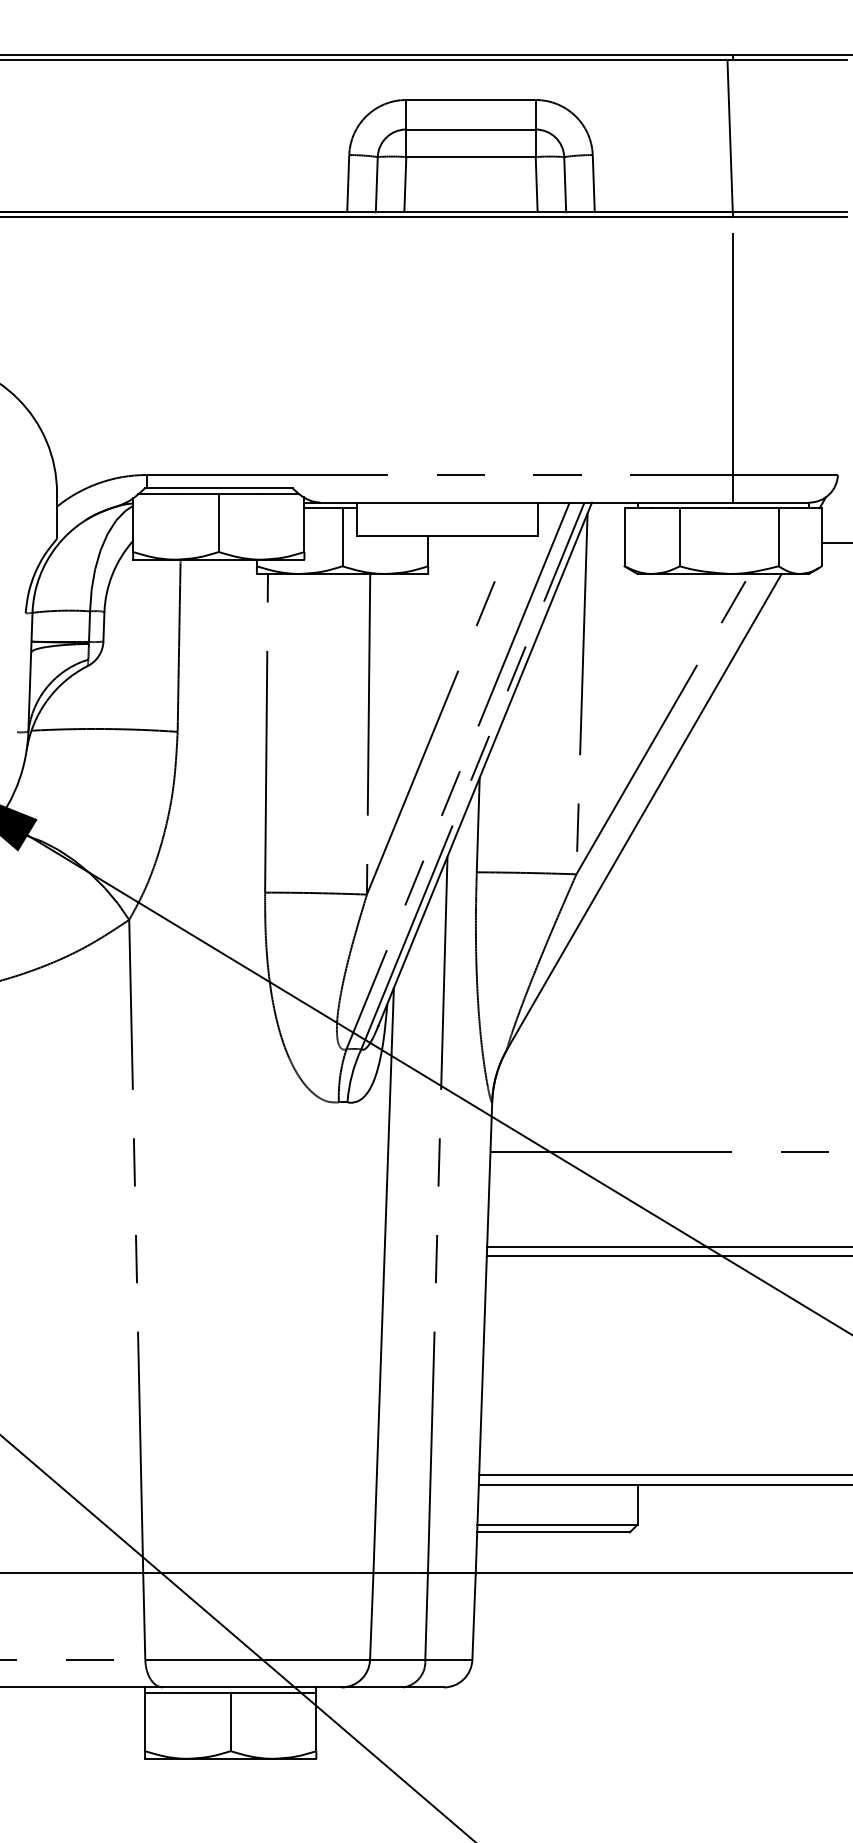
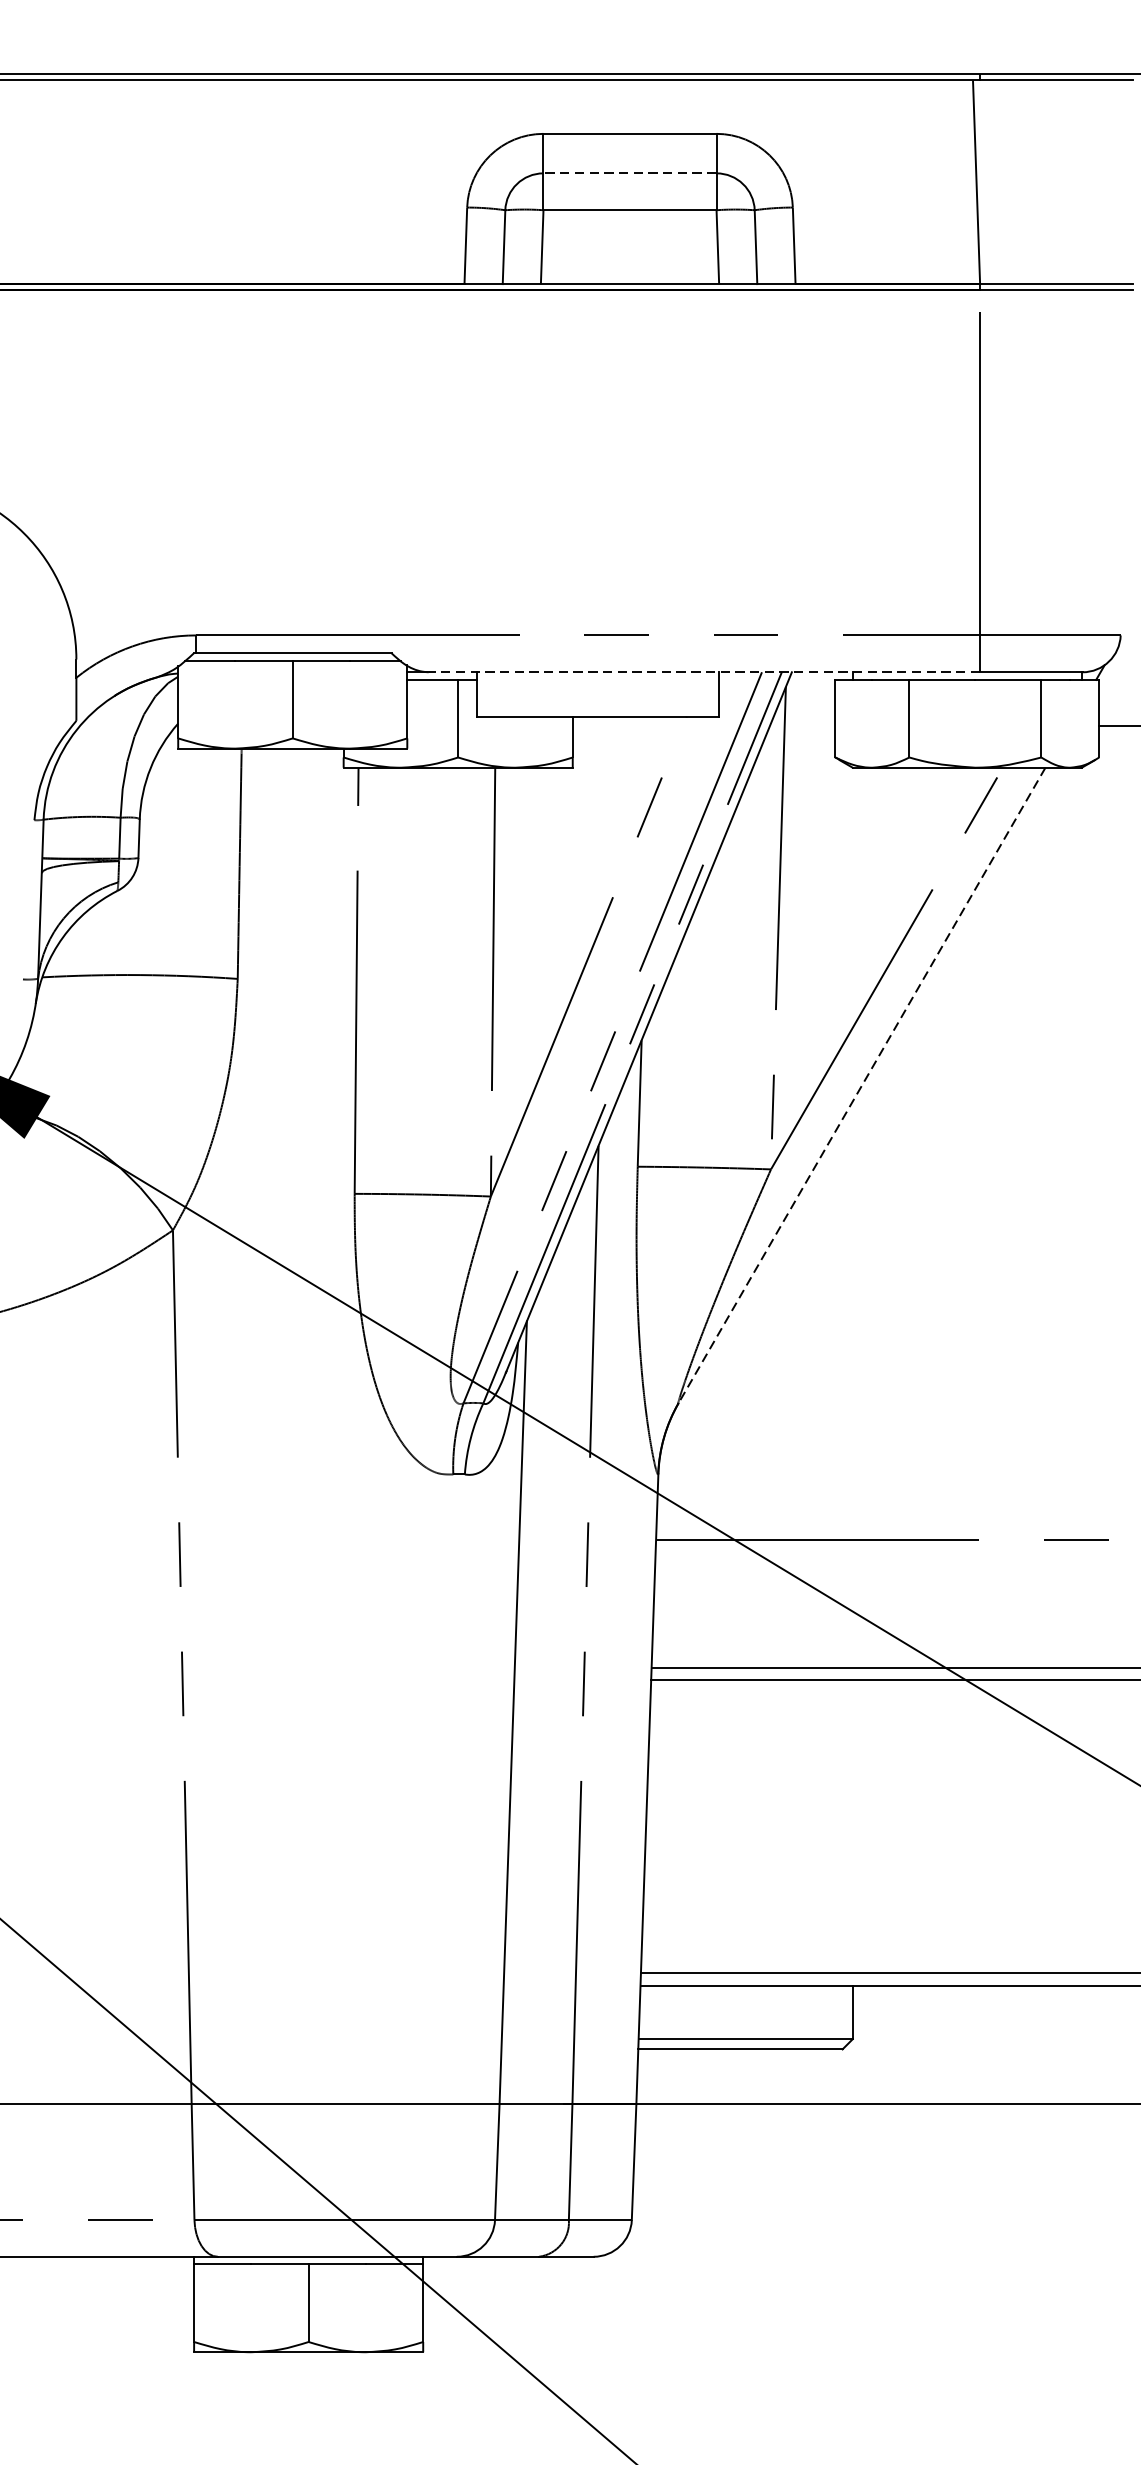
line: (471, 129) -> (630, 173), solid -> dashed
line: (526, 502) -> (704, 672), solid -> dashed
line: (644, 812) -> (862, 1086), solid -> dashed

